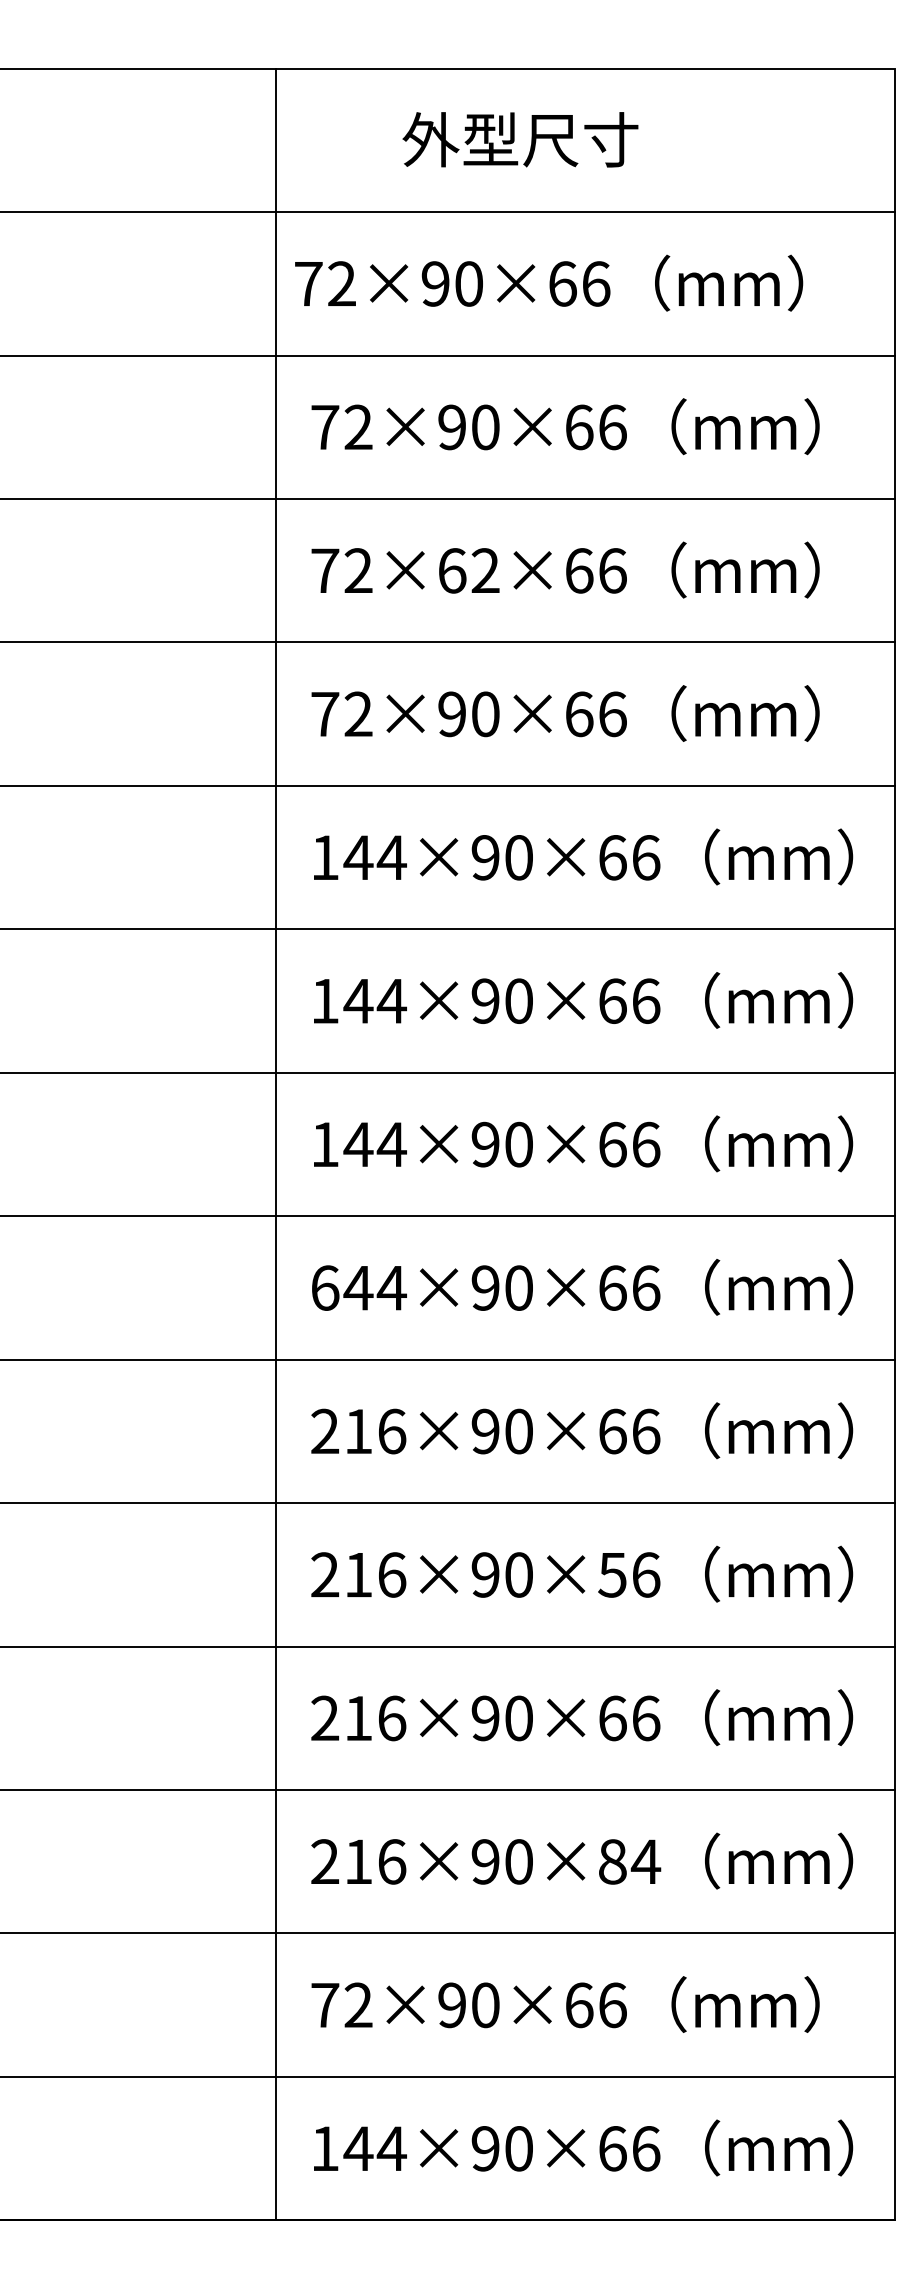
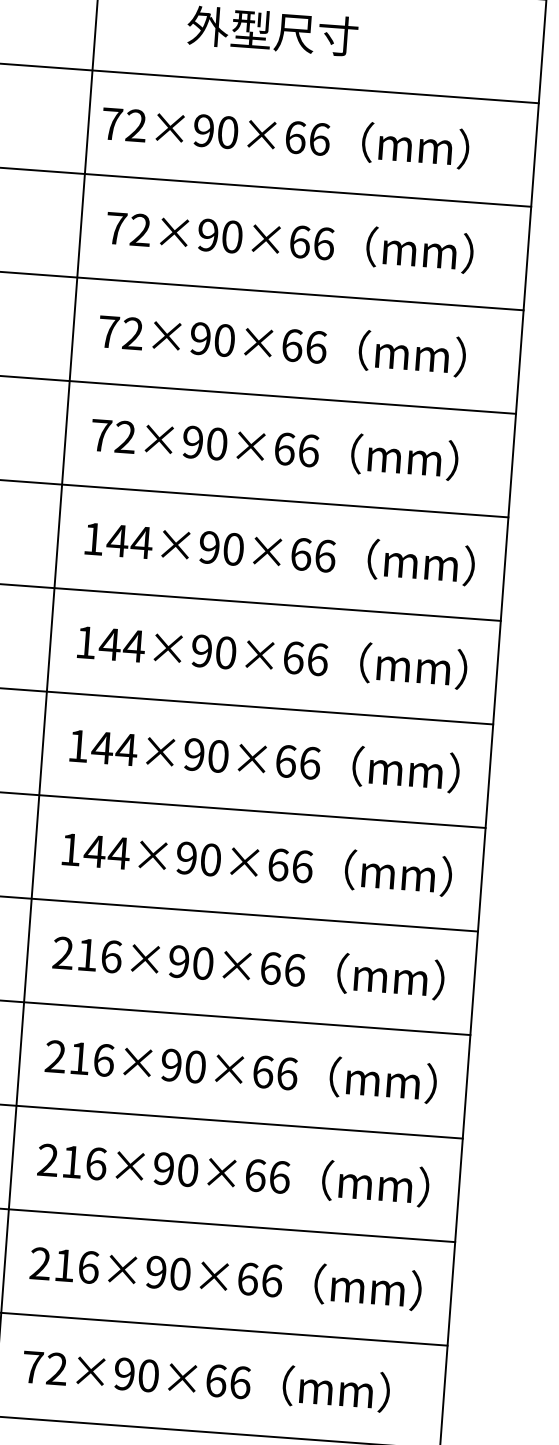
text: (468, 570) -> (212, 339), 72×62×66 -> 72×90×66
text: (325, 1287) -> (71, 849), 644×90×66 -> 144×90×66
text: (612, 1574) -> (263, 1071), 216×90×56 -> 216×90×66
text: (630, 1861) -> (260, 1279), 216×90×84 -> 216×90×66

